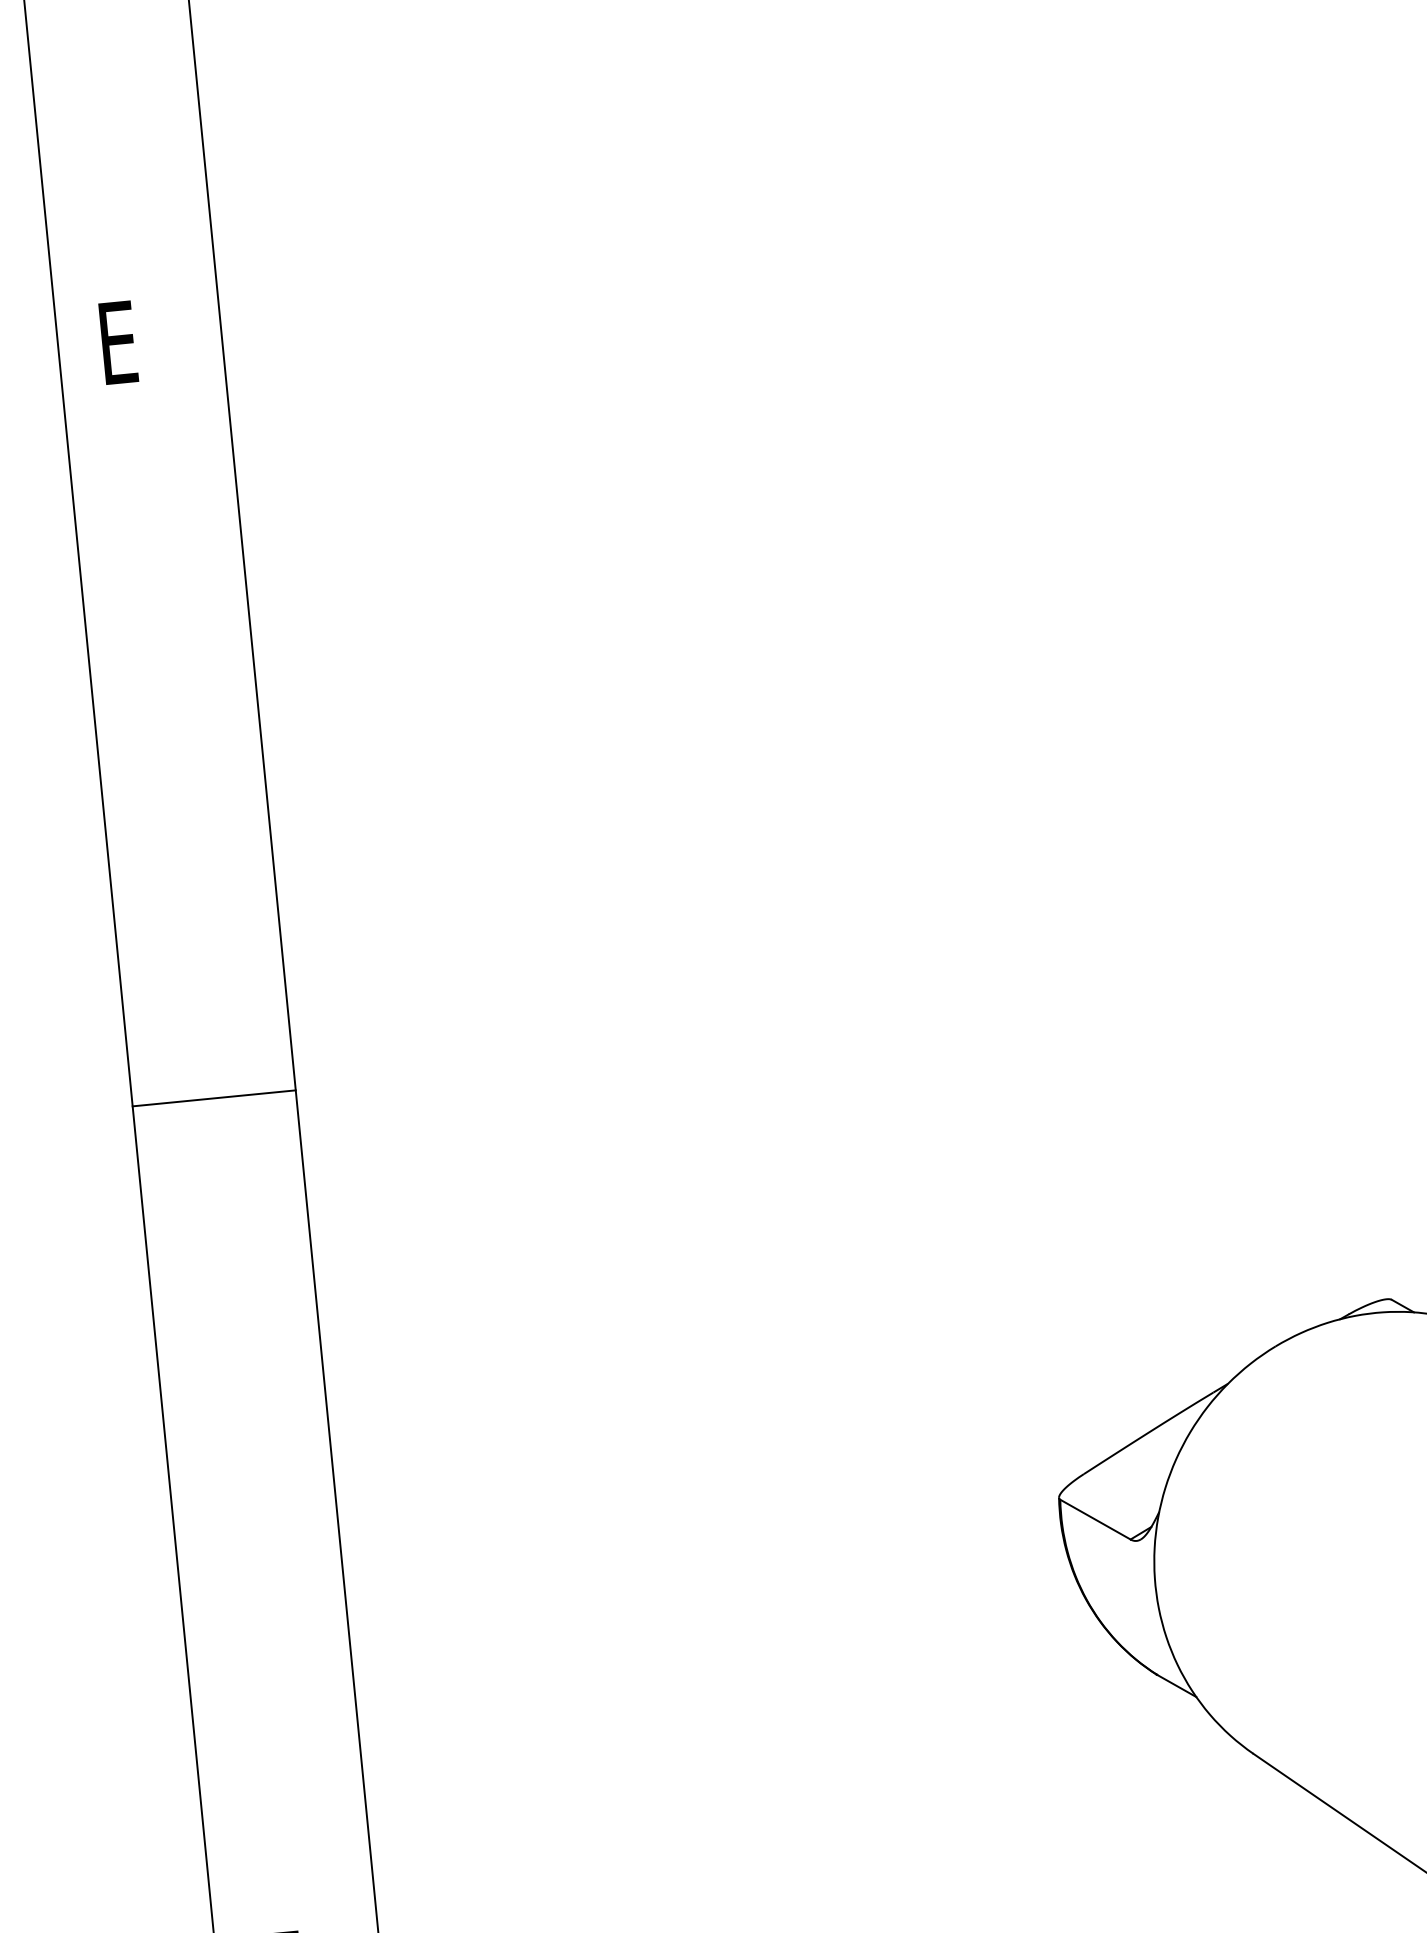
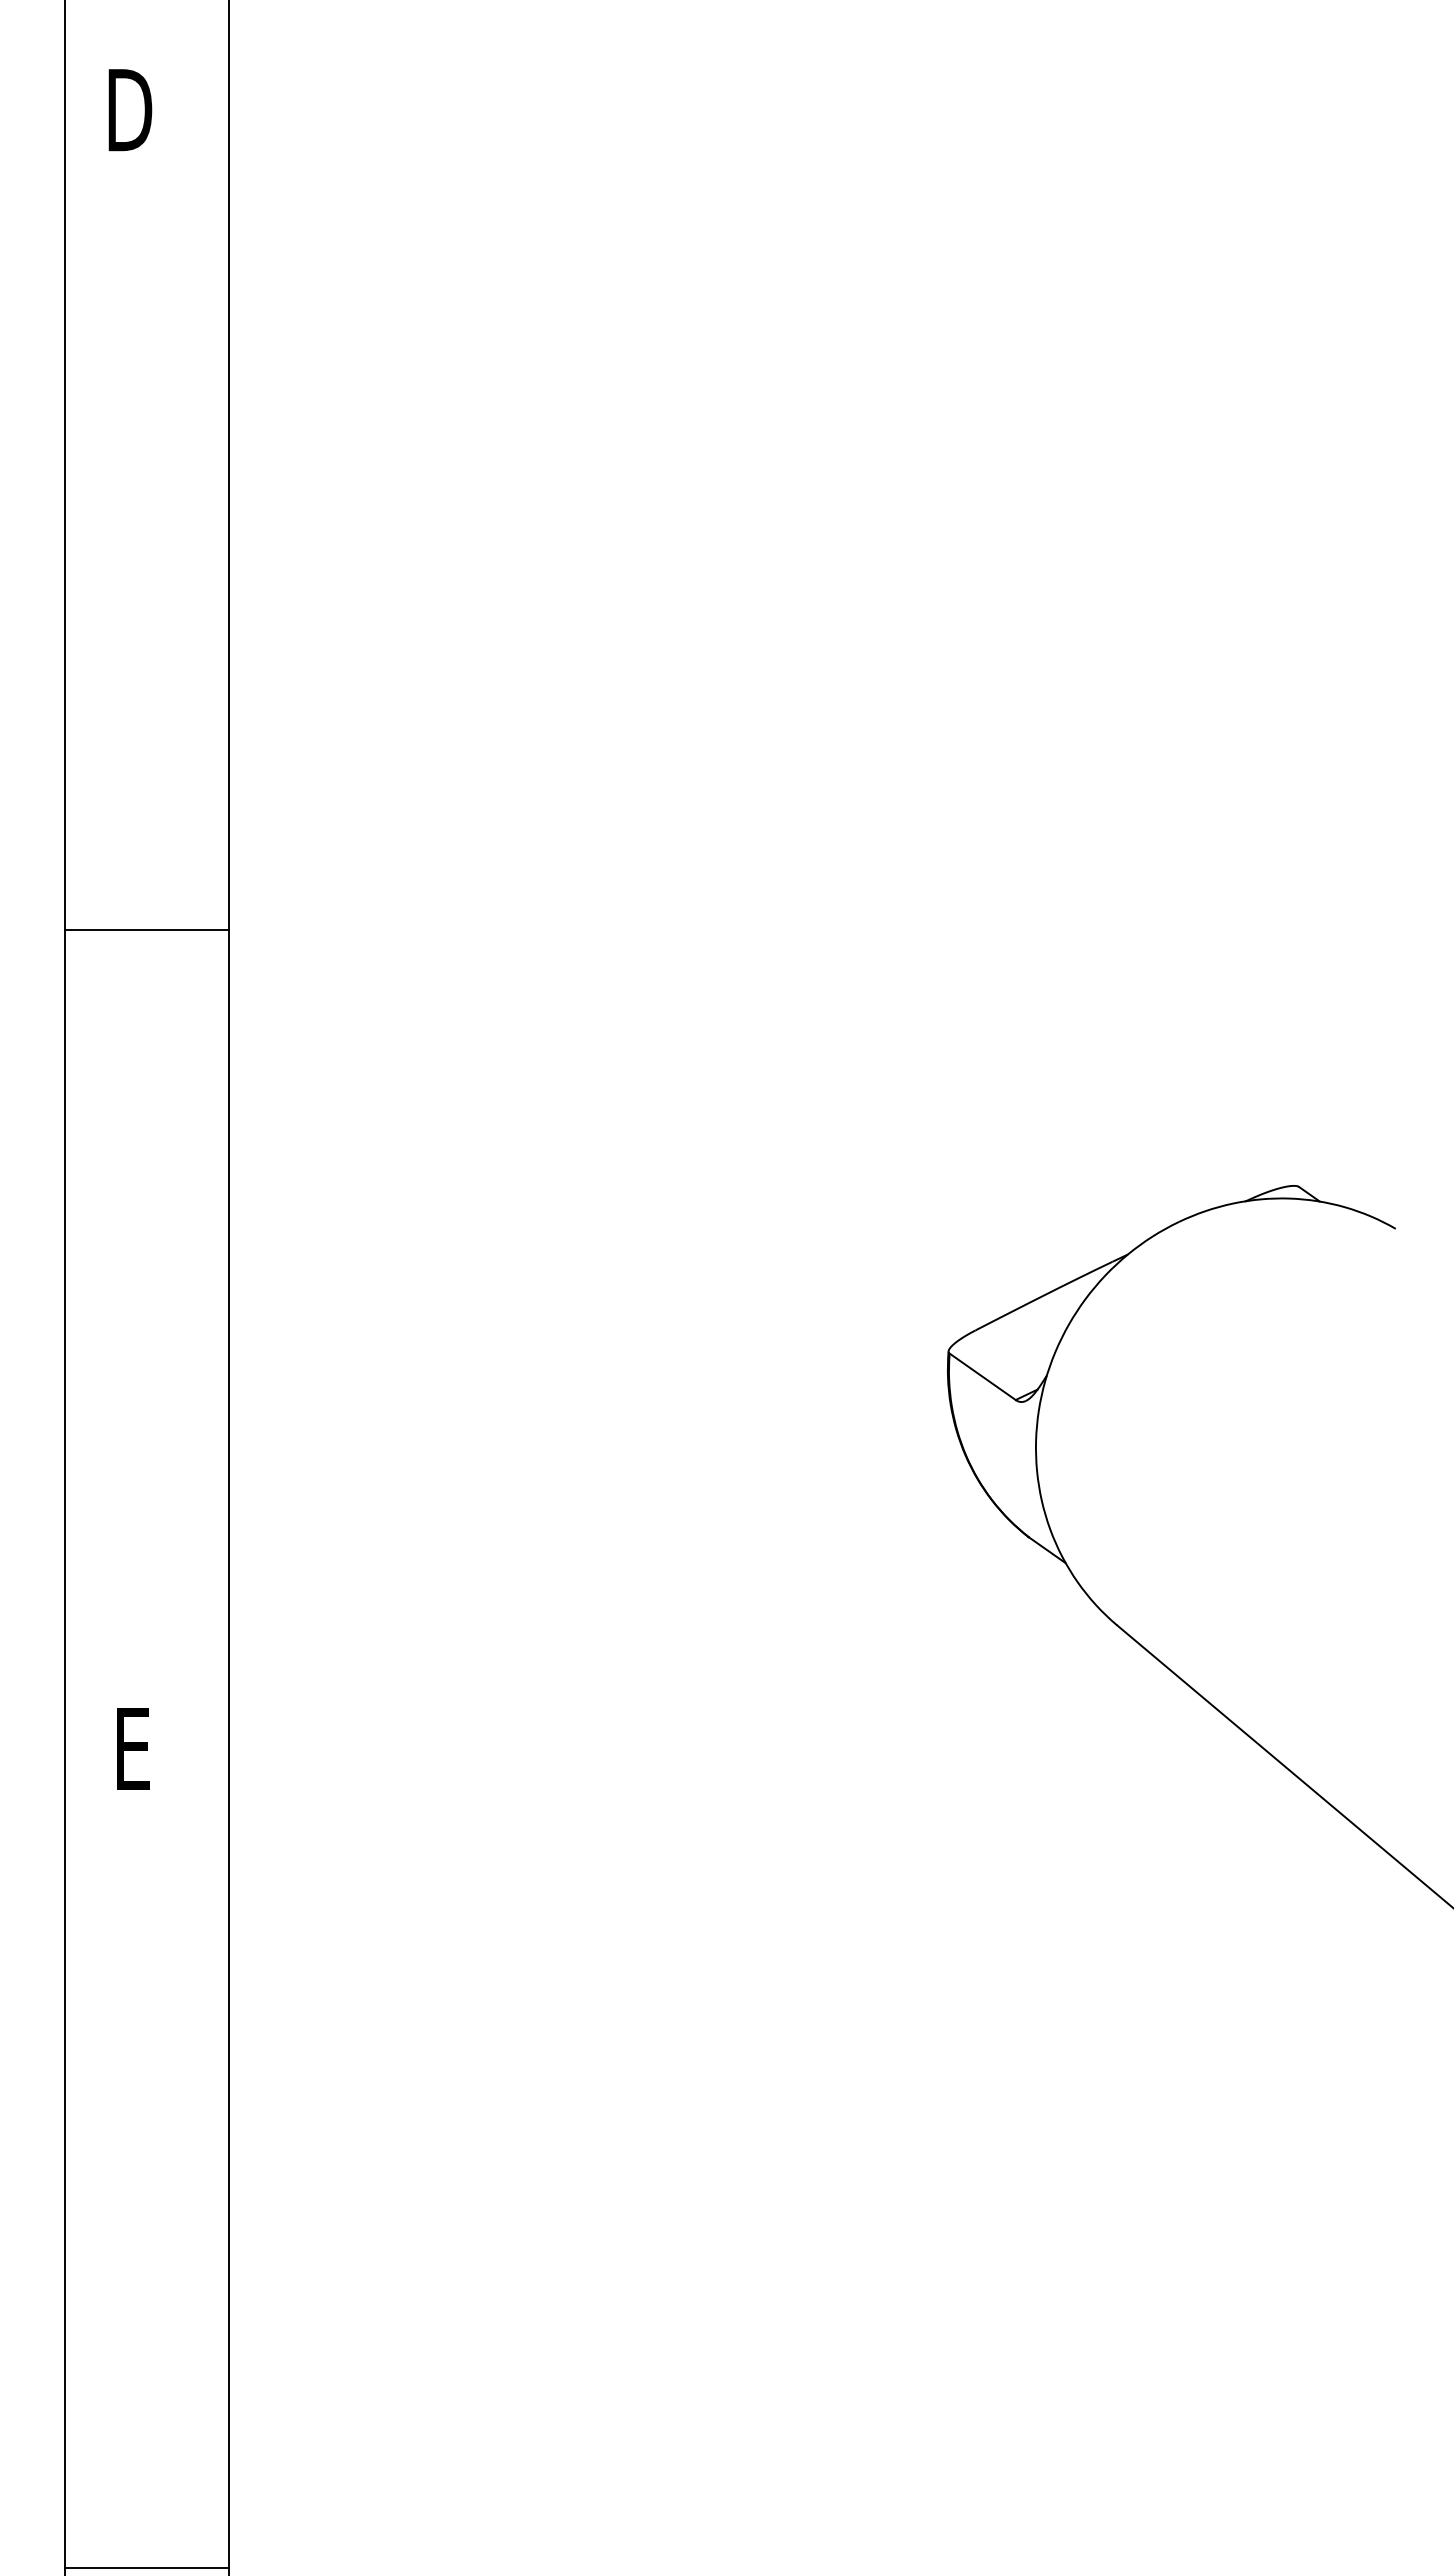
text: (123, 342) -> (130, 110), E -> D
line: (213, 1098) -> (146, 929), moved

